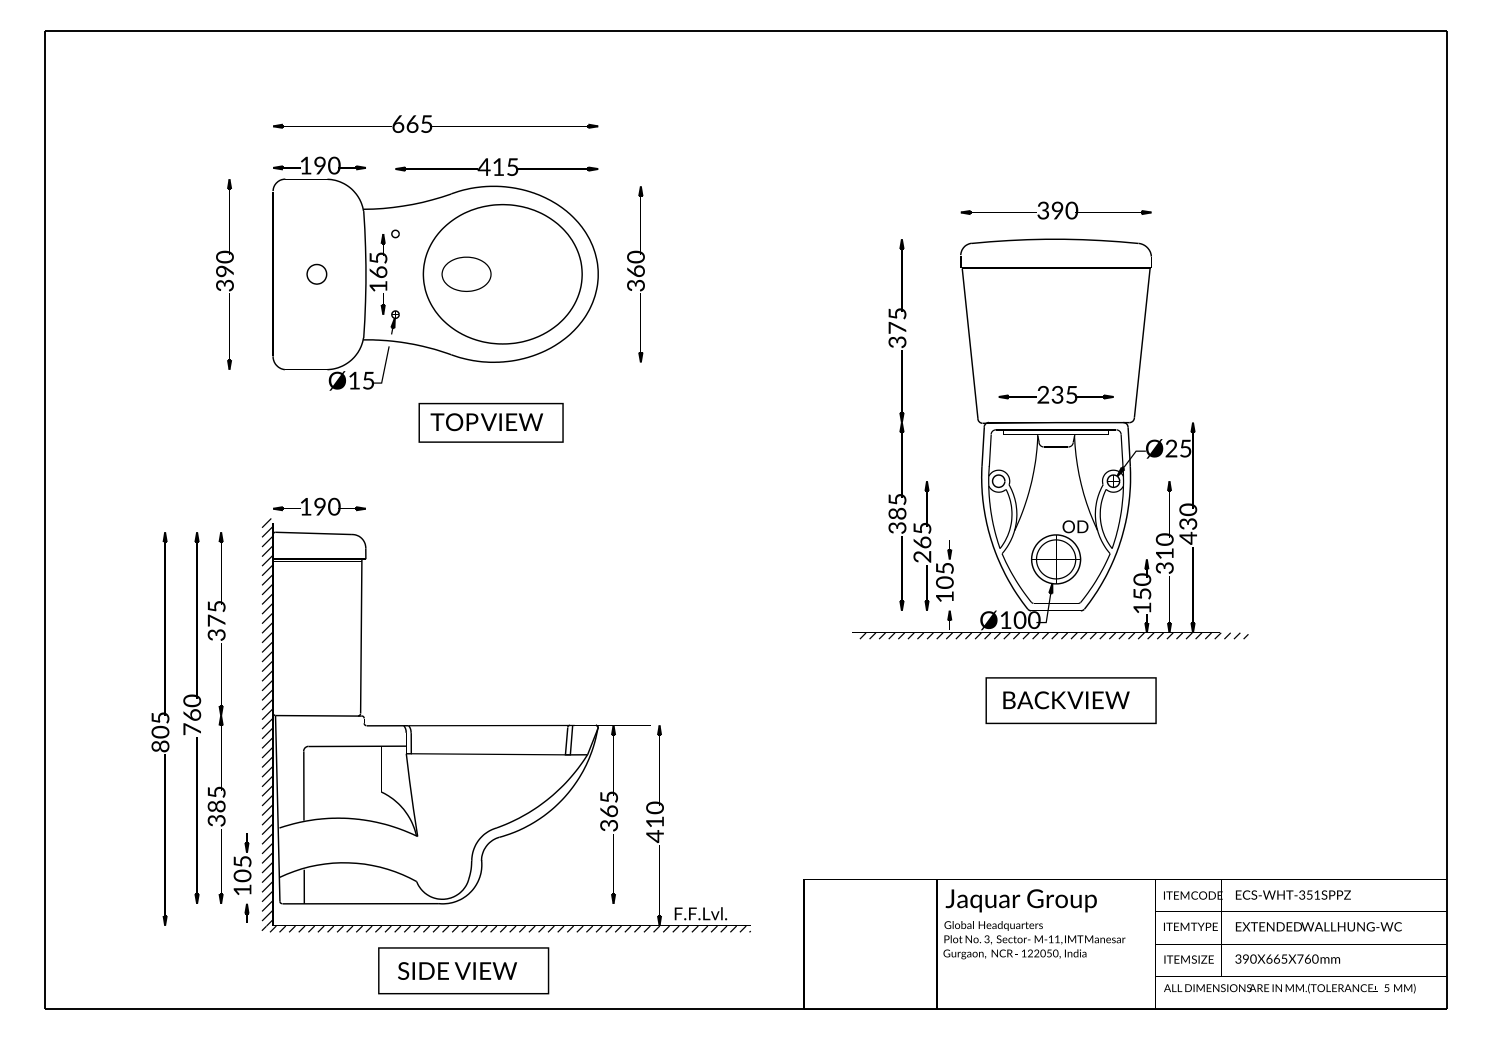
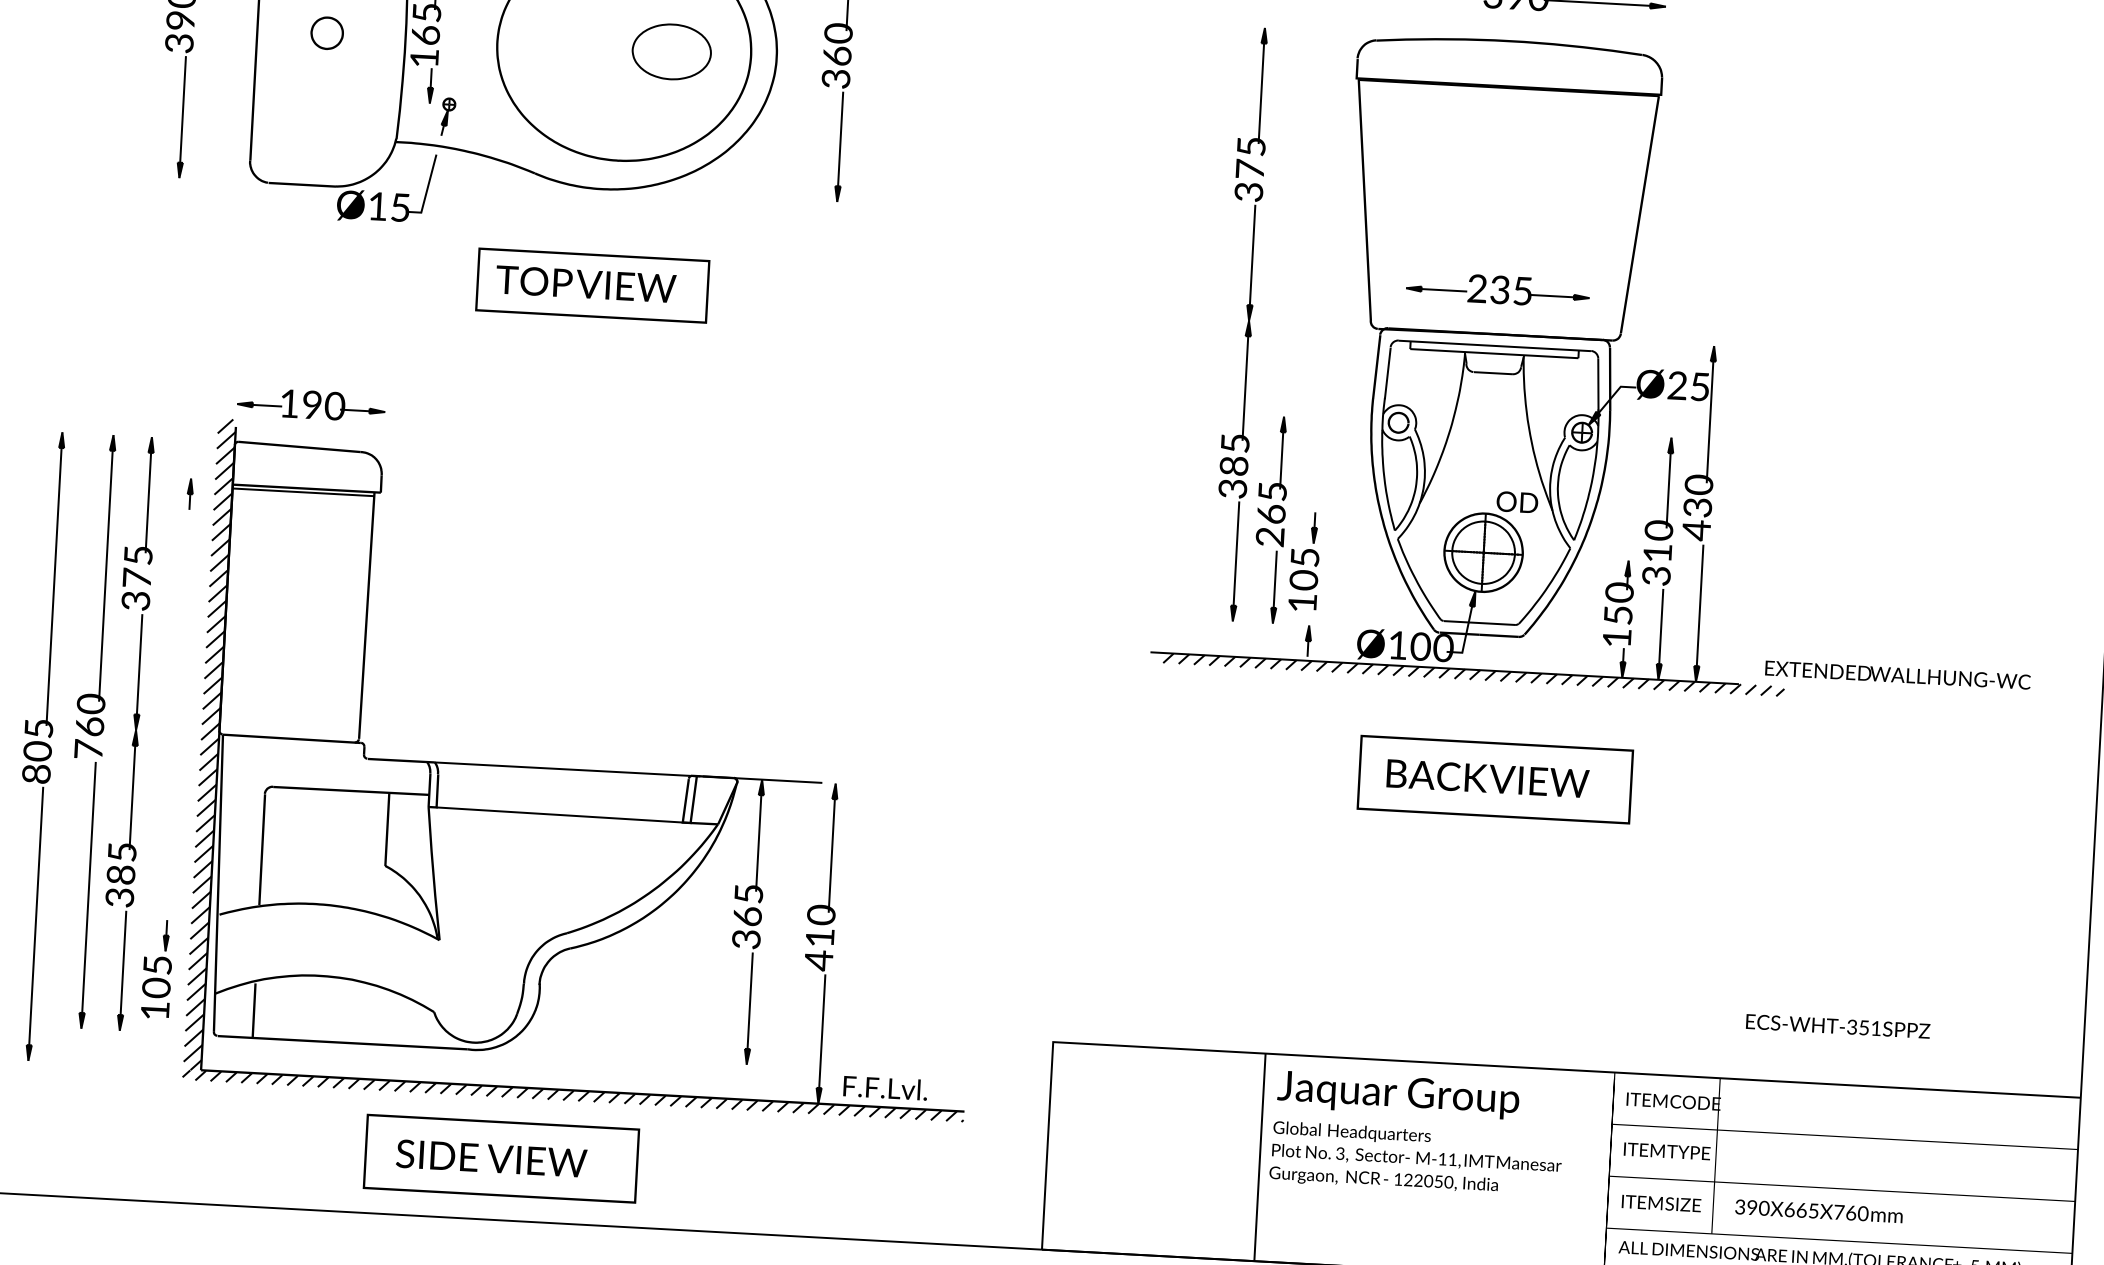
part: (466, 273) -> (671, 50), moved
text: (1293, 894) -> (1838, 1025), moved
part: (246, 912) -> (189, 492), moved
text: (1318, 926) -> (1897, 674), moved

